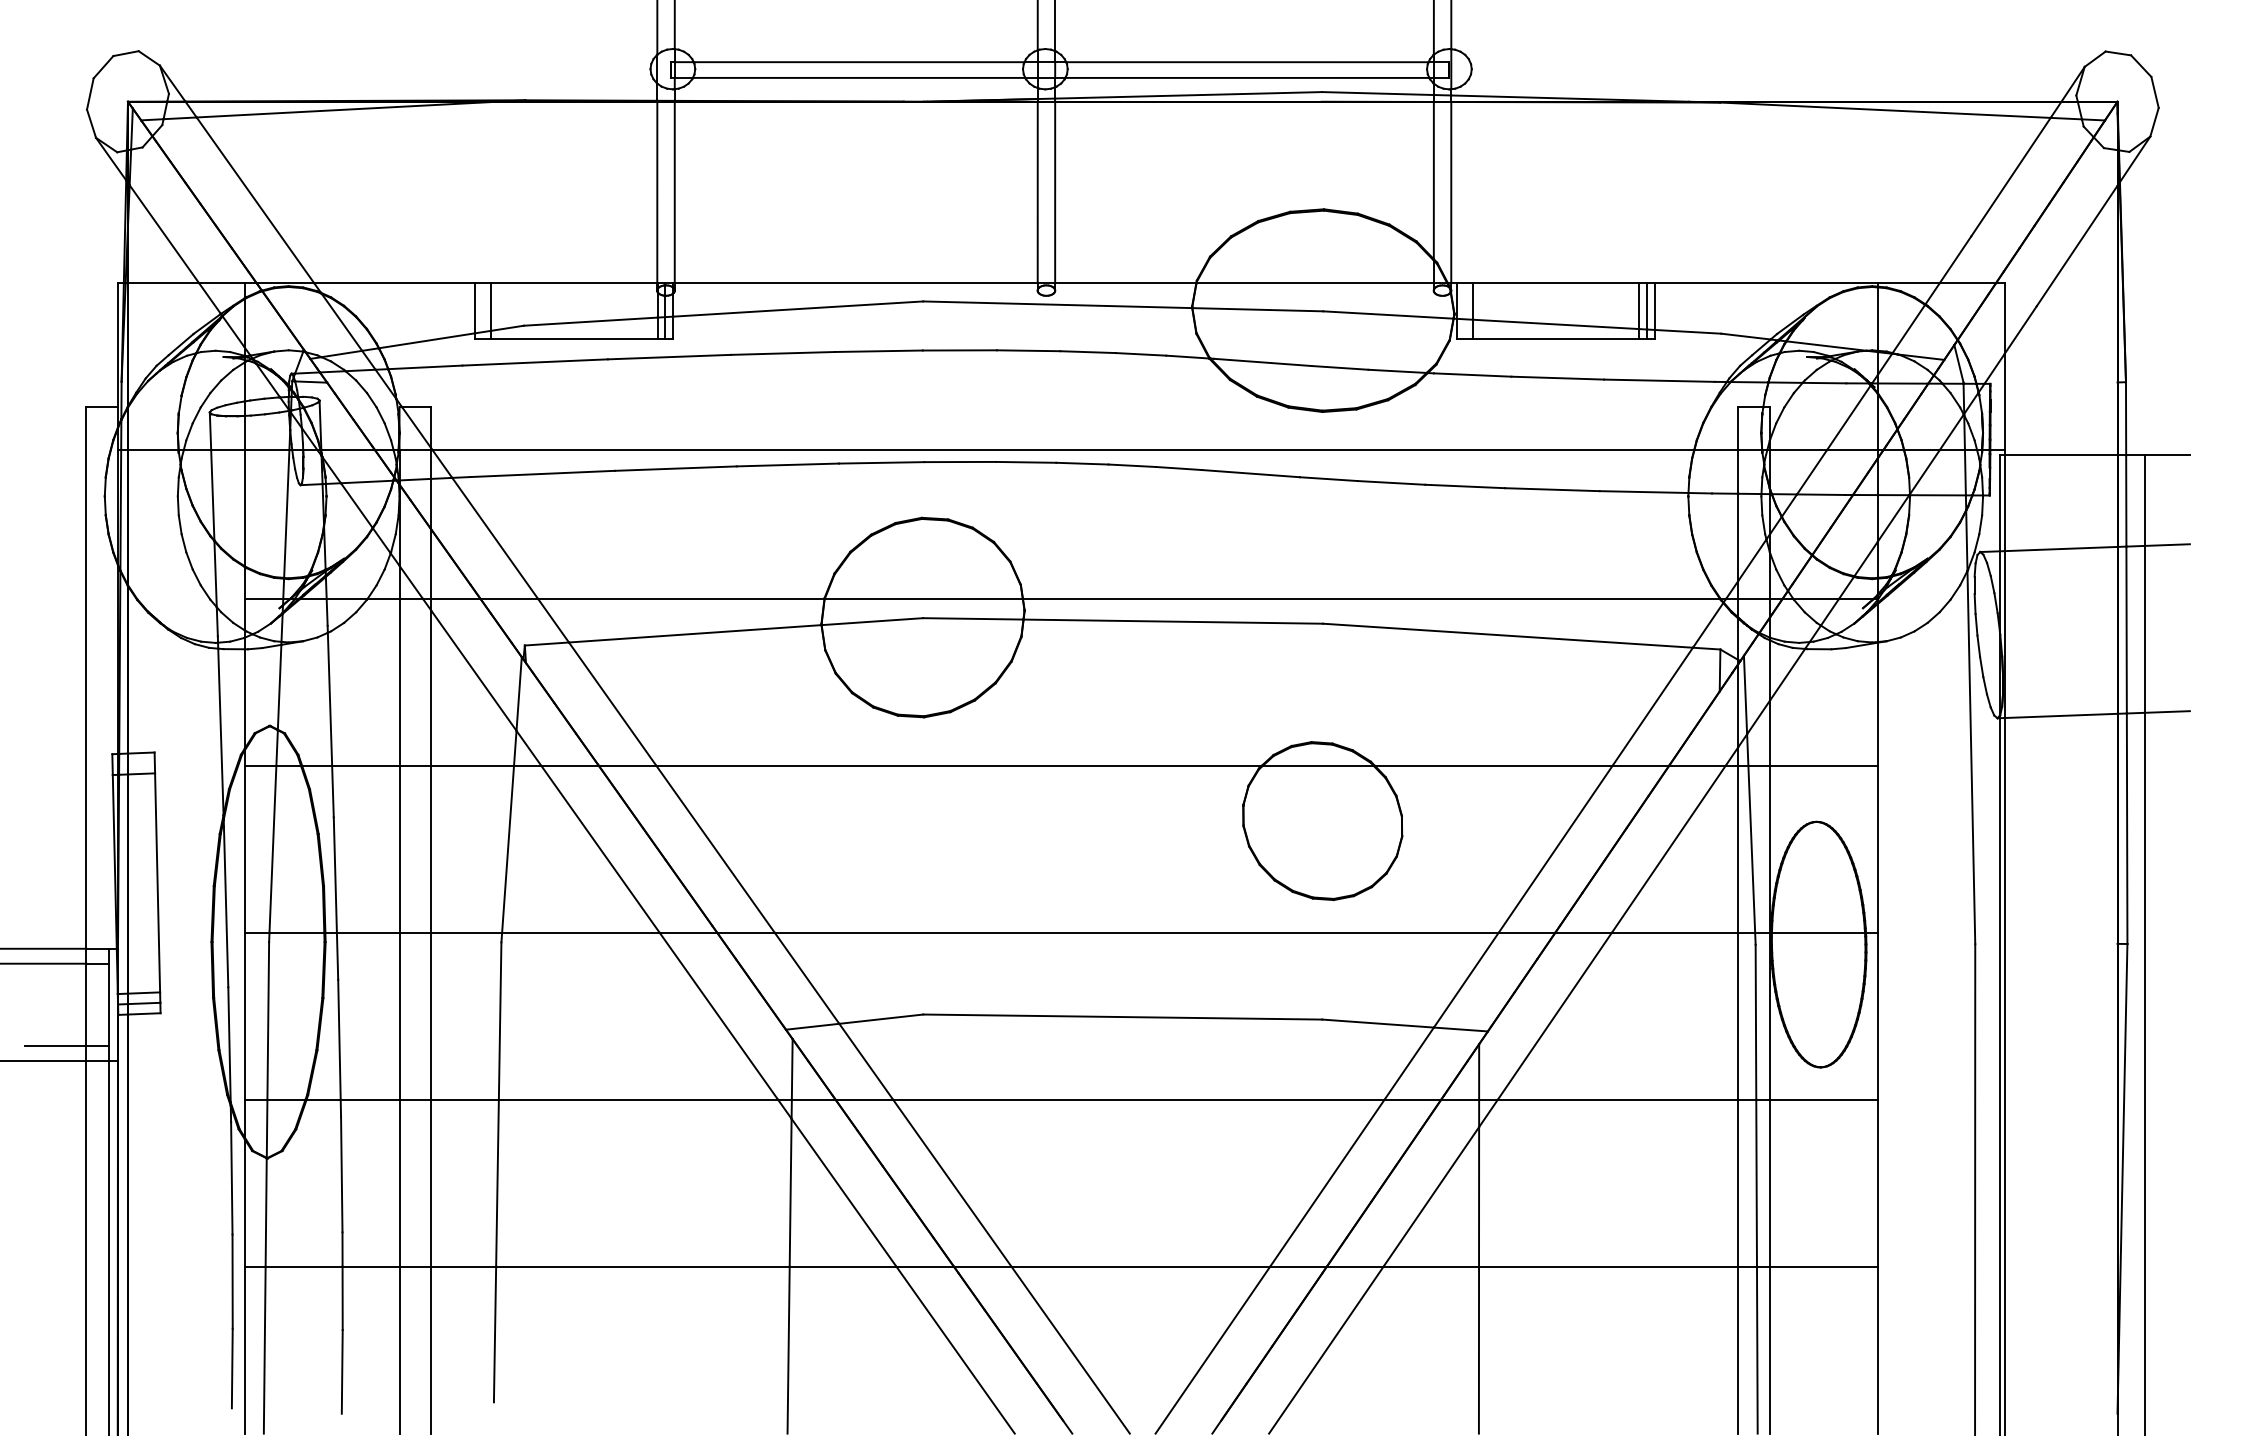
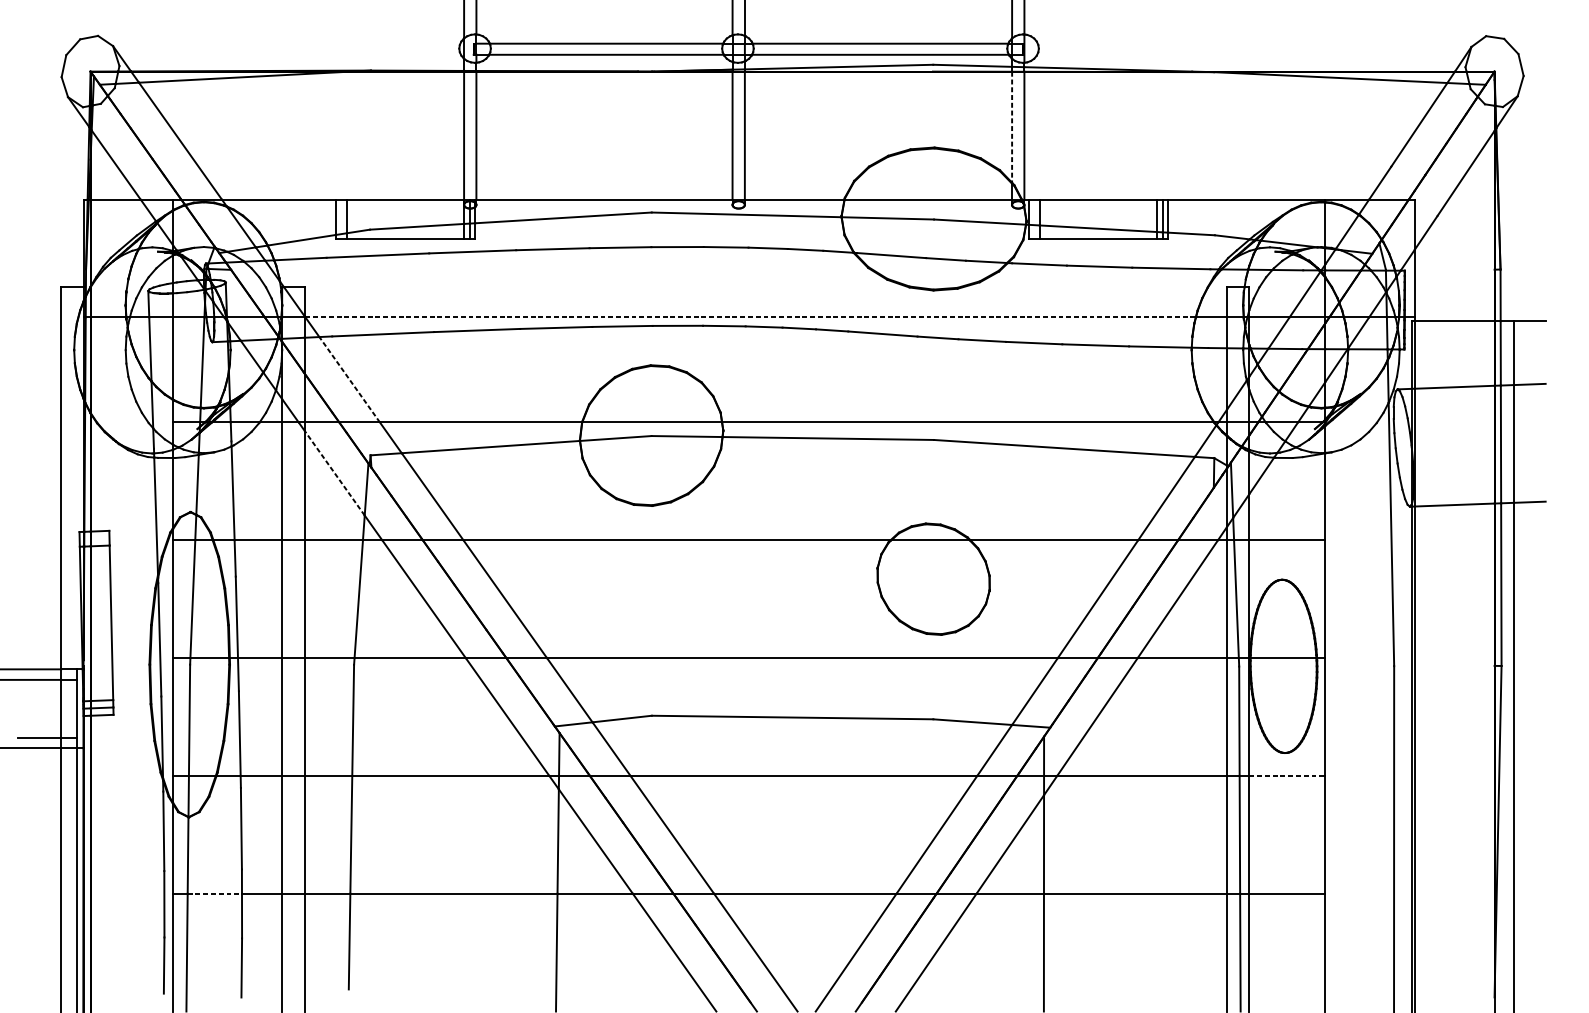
line: (1433, 180) -> (1011, 127), solid -> dashed
line: (1063, 450) -> (750, 317), solid -> dashed
line: (494, 538) -> (349, 379), solid -> dashed
line: (473, 670) -> (334, 472), solid -> dashed
line: (1823, 1099) -> (1287, 775), solid -> dashed
line: (304, 1266) -> (215, 893), solid -> dashed

